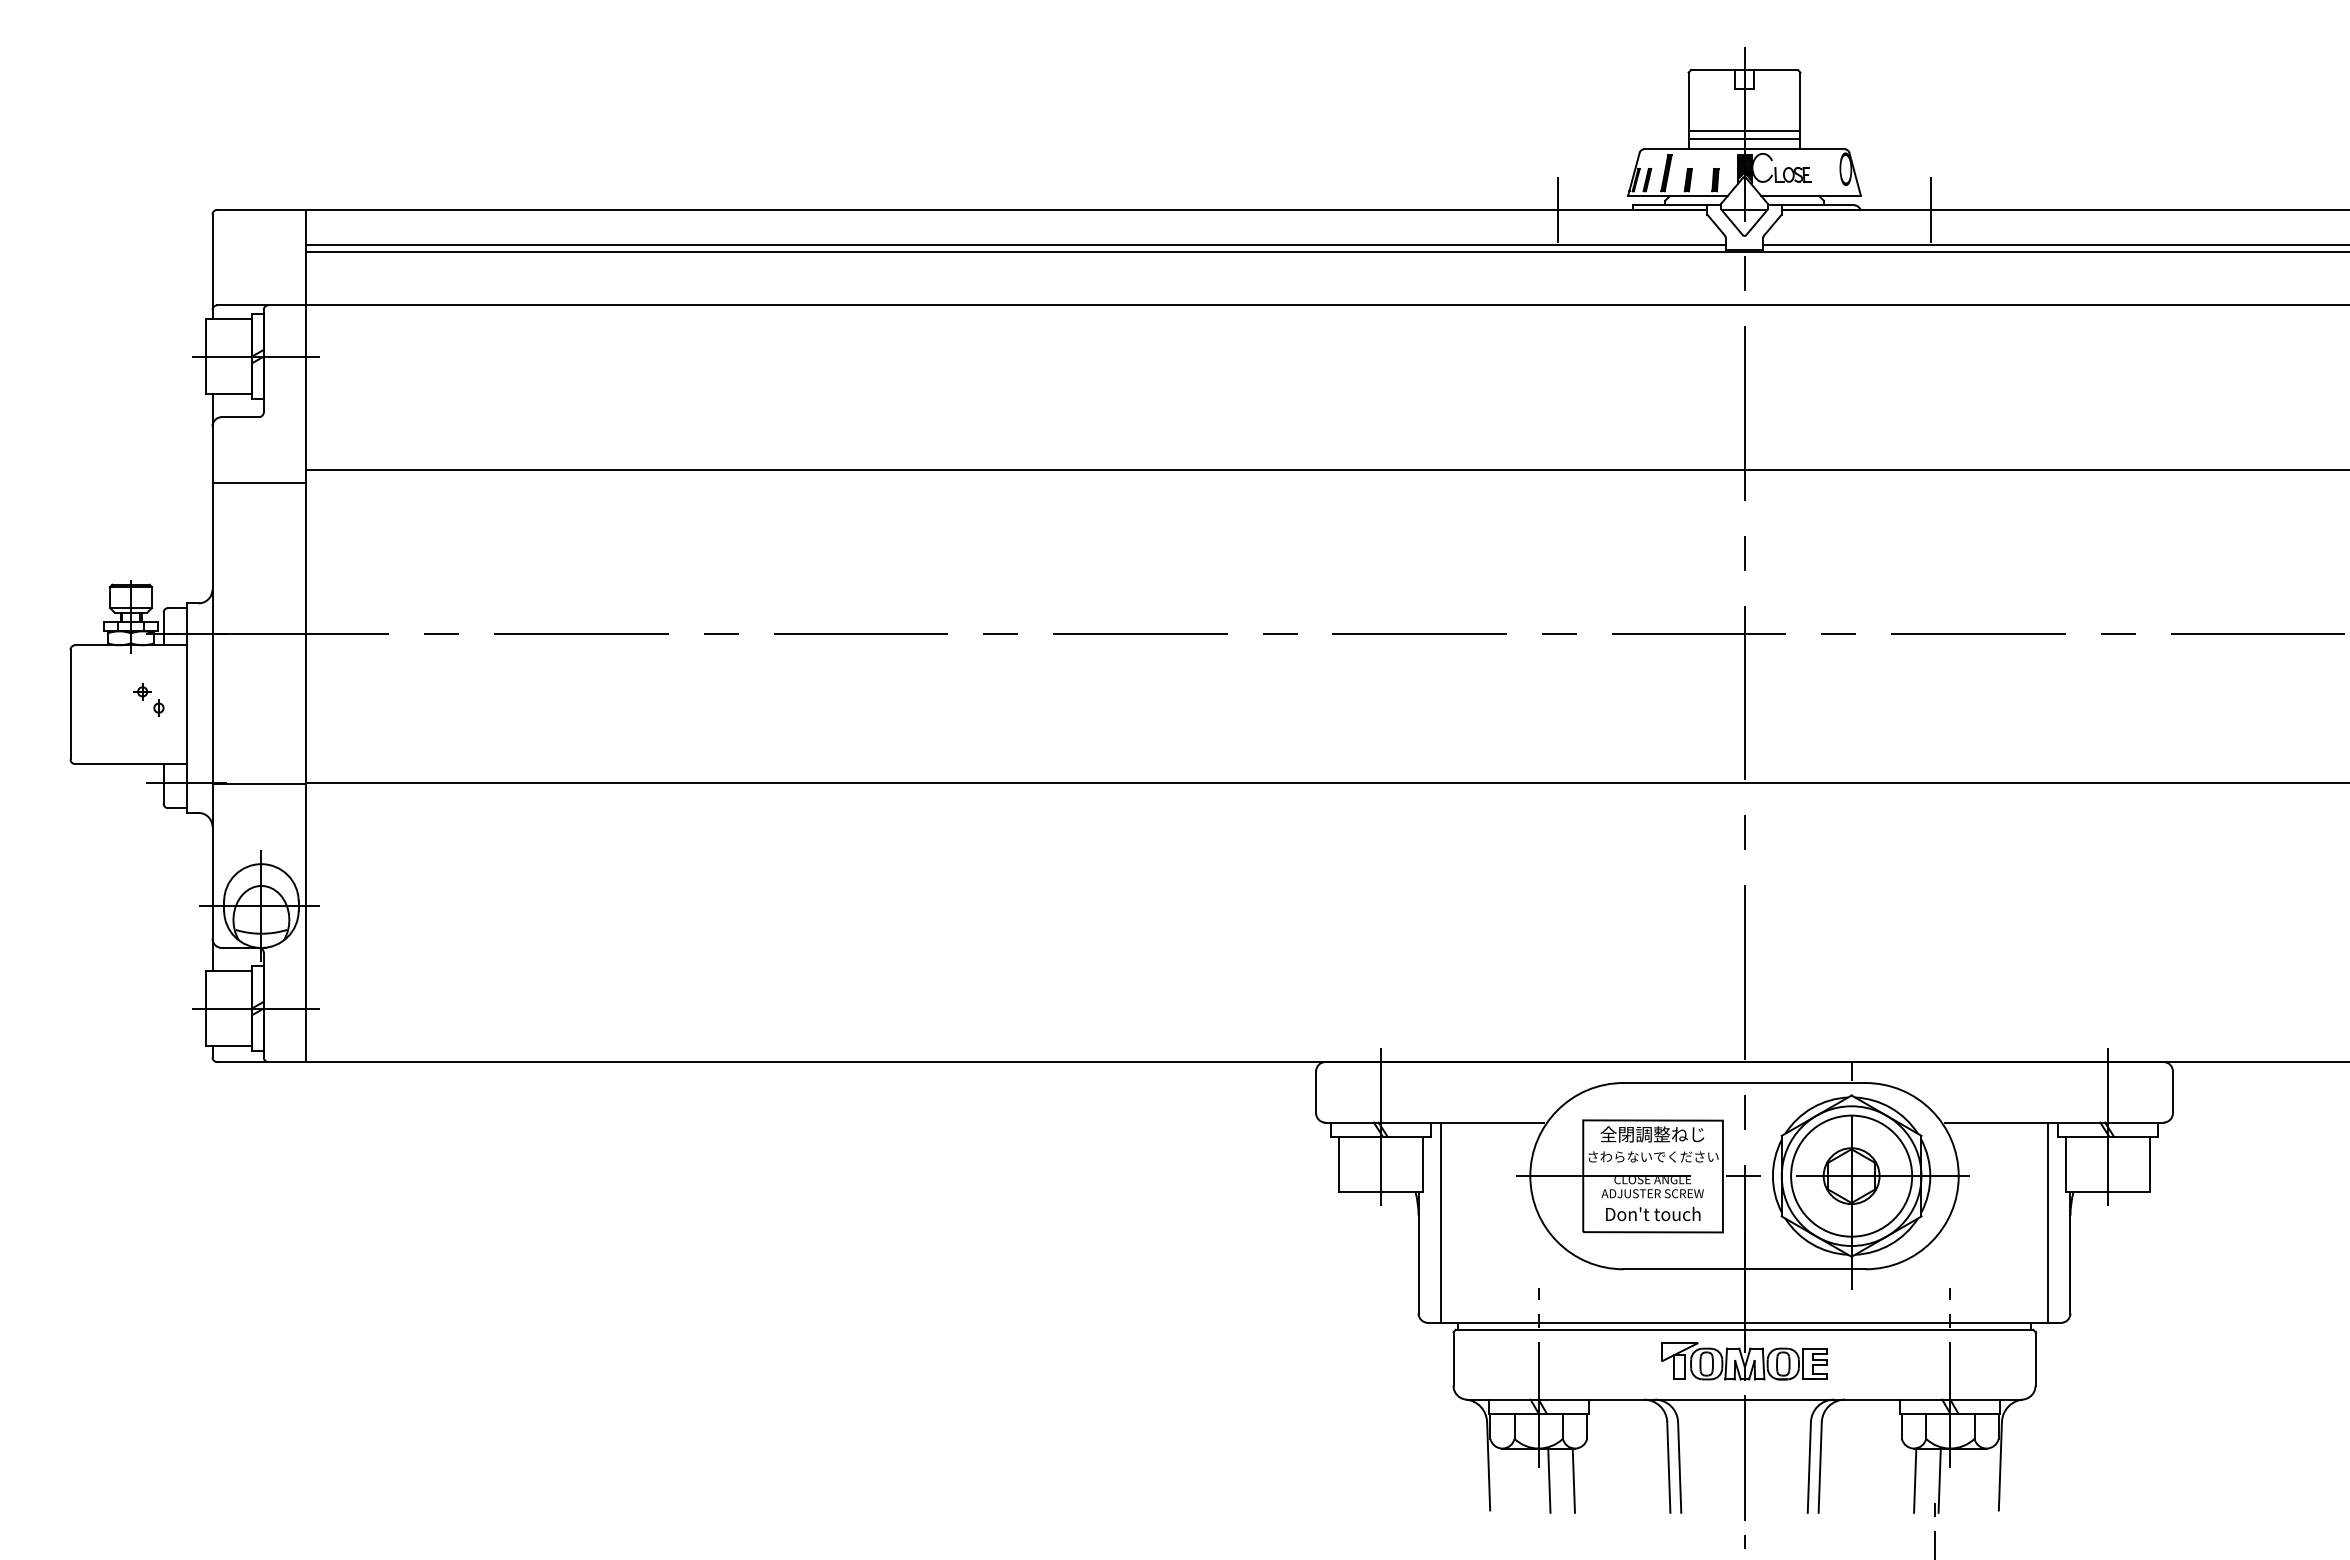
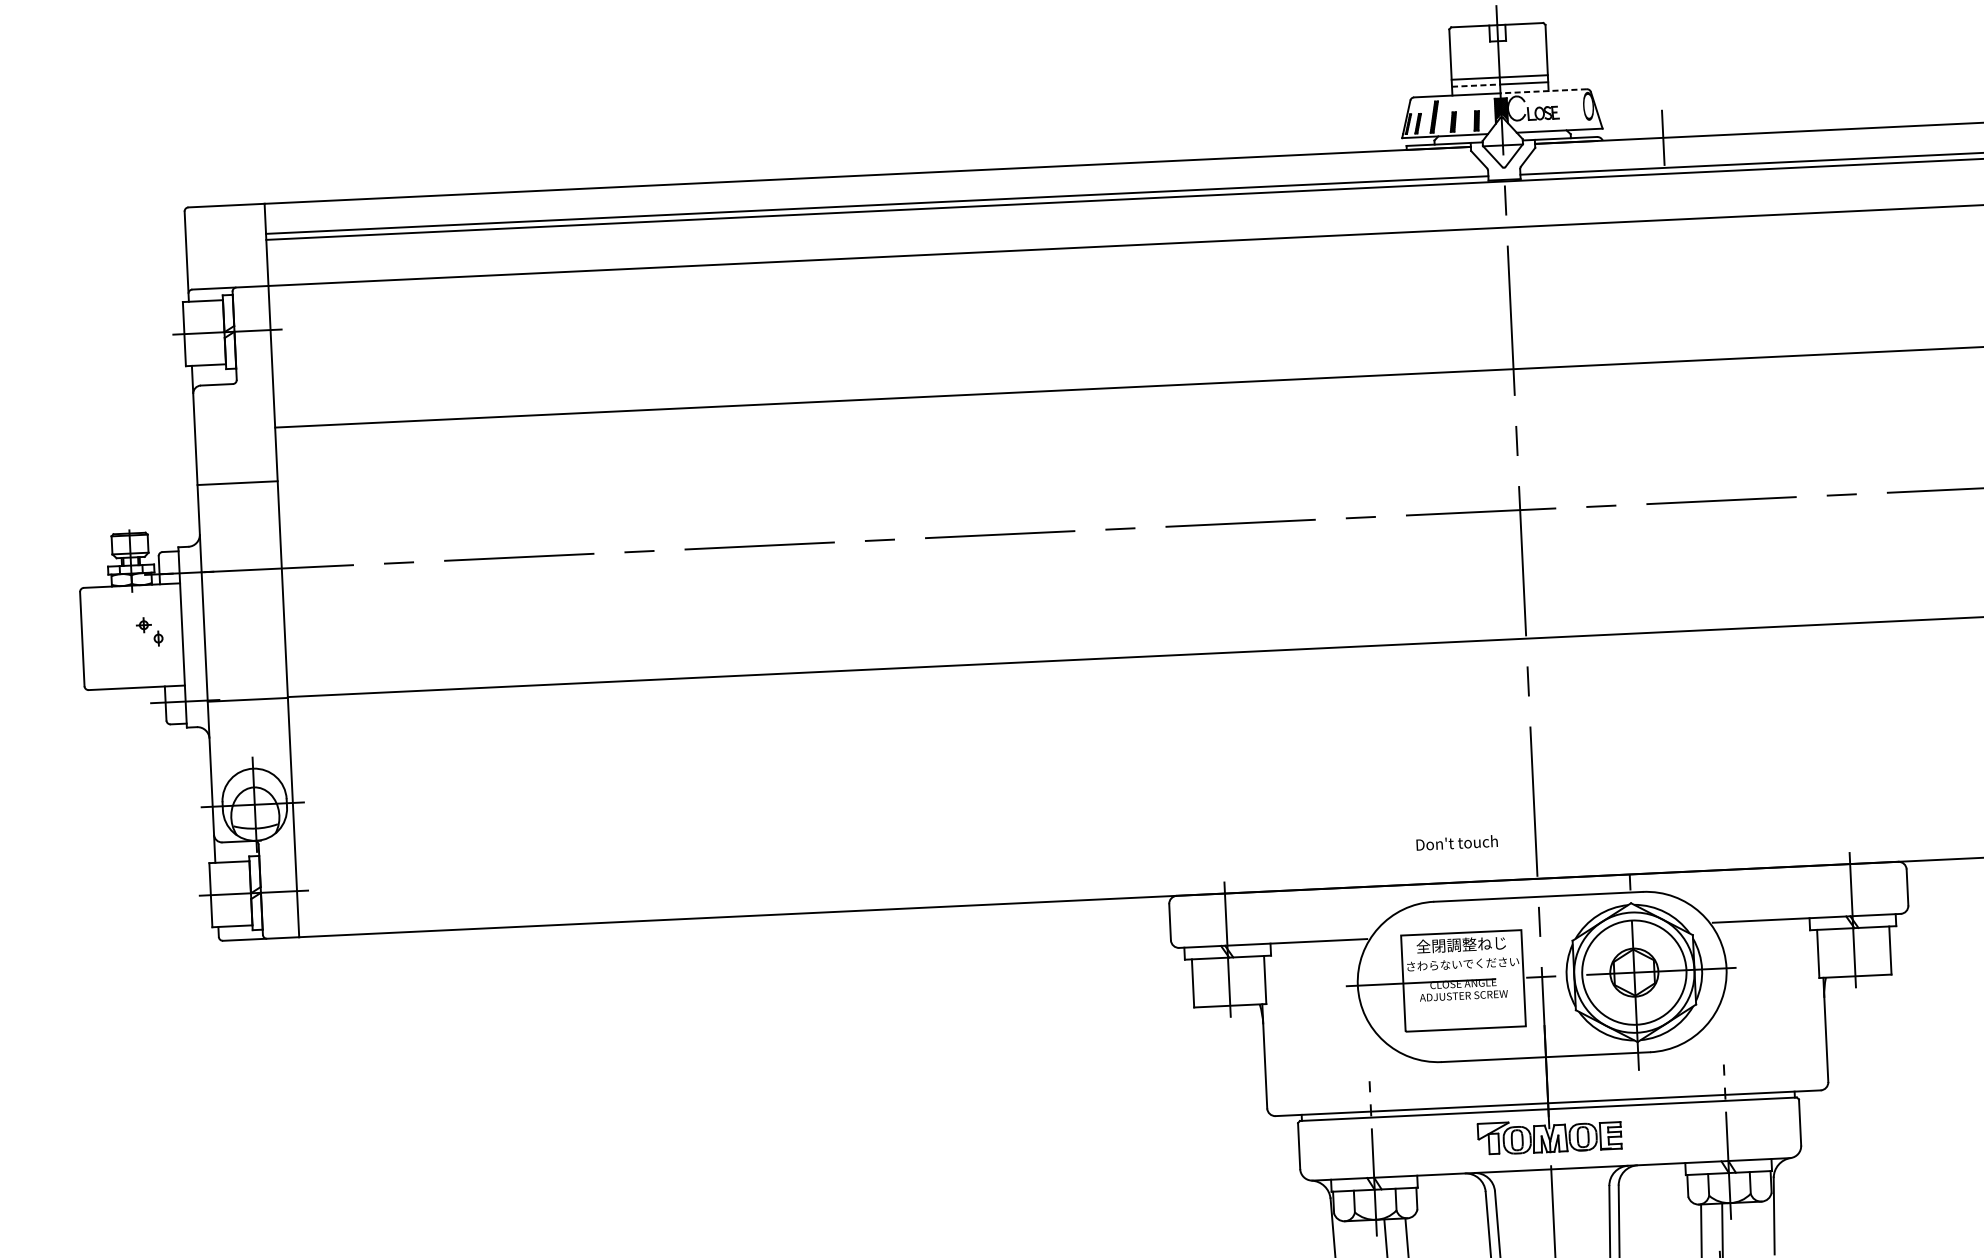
line: (1716, 139) -> (1475, 85), solid -> dashed
line: (1794, 149) -> (1543, 91), solid -> dashed
line: (1558, 209) -> (1342, 152), removed
line: (258, 483) -> (237, 483), moved
text: (1653, 1213) -> (1457, 842), moved
line: (1441, 1222) -> (1283, 1029), removed
line: (2047, 1222) -> (1804, 1004), removed

